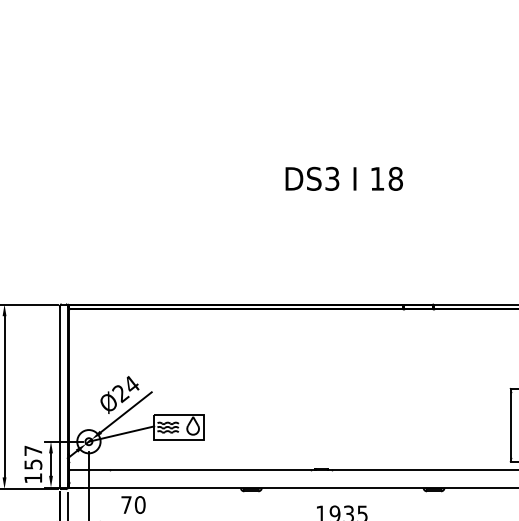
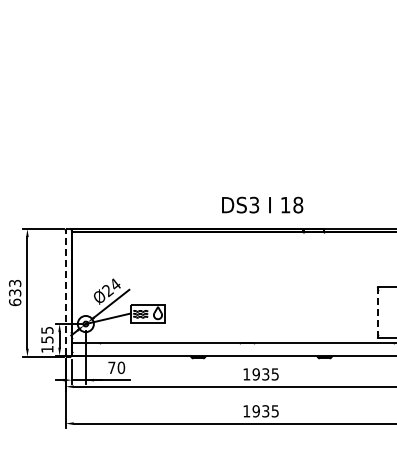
text: (344, 177) -> (262, 204), moved
line: (59, 396) -> (65, 292), solid -> dashed
line: (510, 425) -> (377, 312), solid -> dashed
text: (33, 451) -> (47, 330), 157 -> 155

